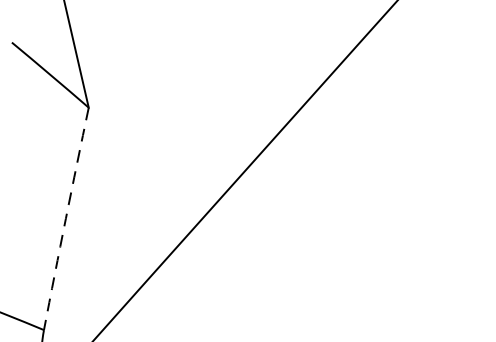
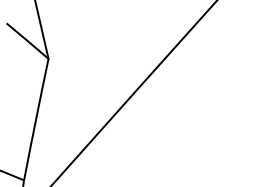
arc: (66, 218) -> (36, 119), dashed -> solid

